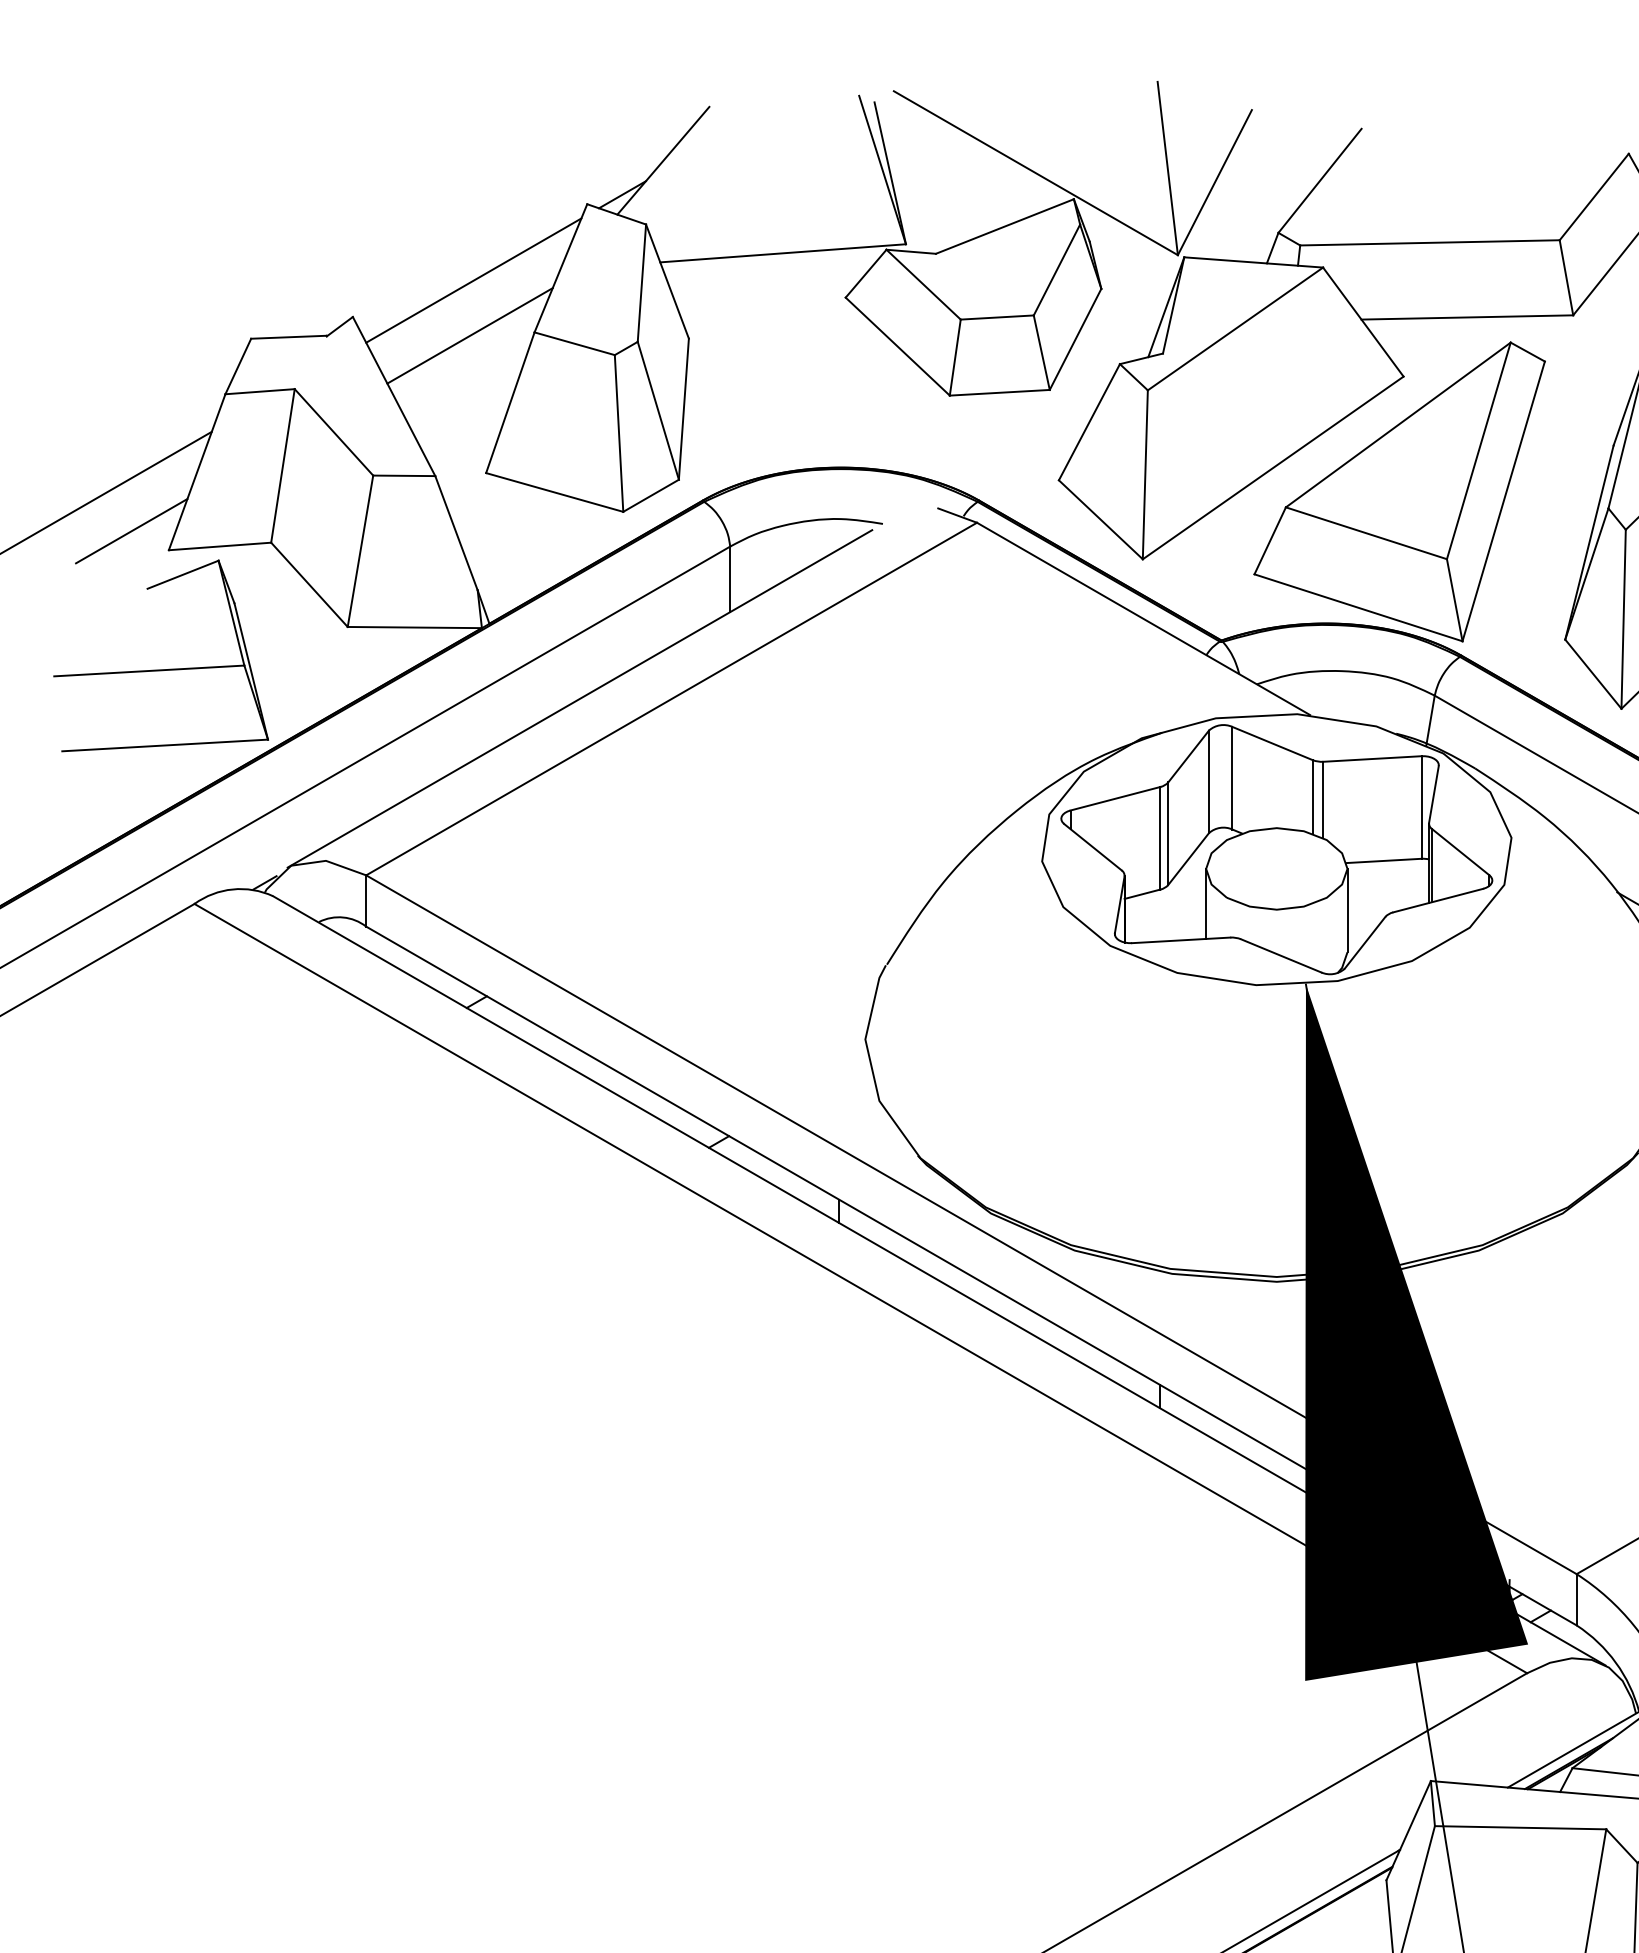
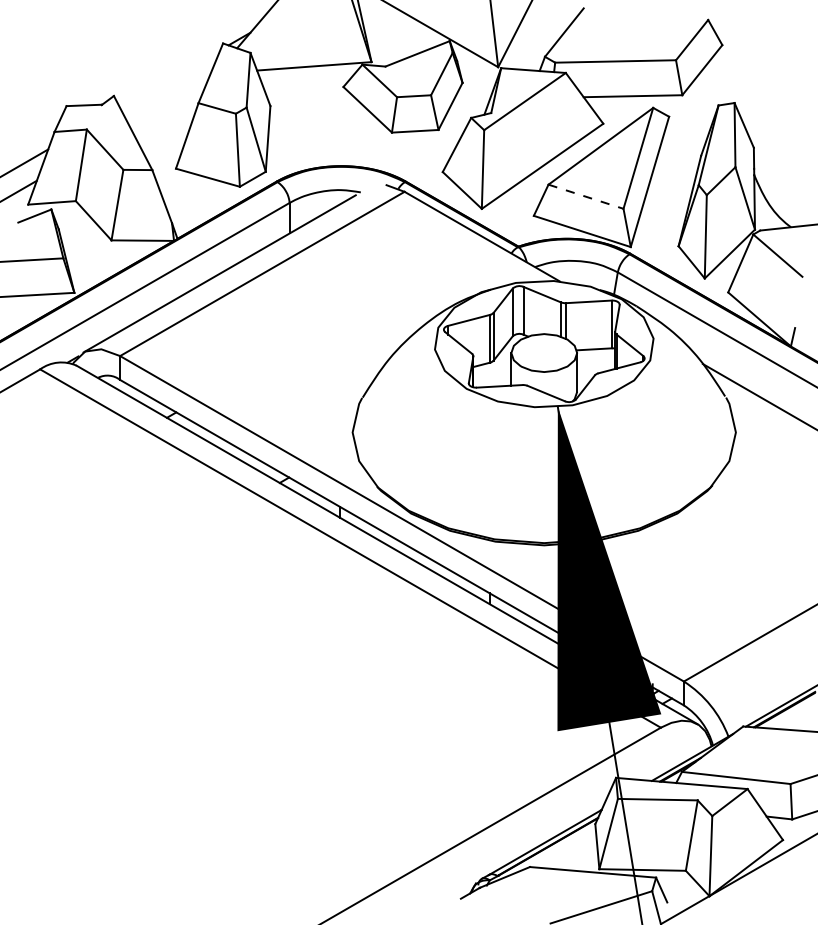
line: (474, 279) -> (170, 78), removed
line: (470, 335) -> (168, 104), removed
line: (1367, 532) -> (586, 196), solid -> dashed

